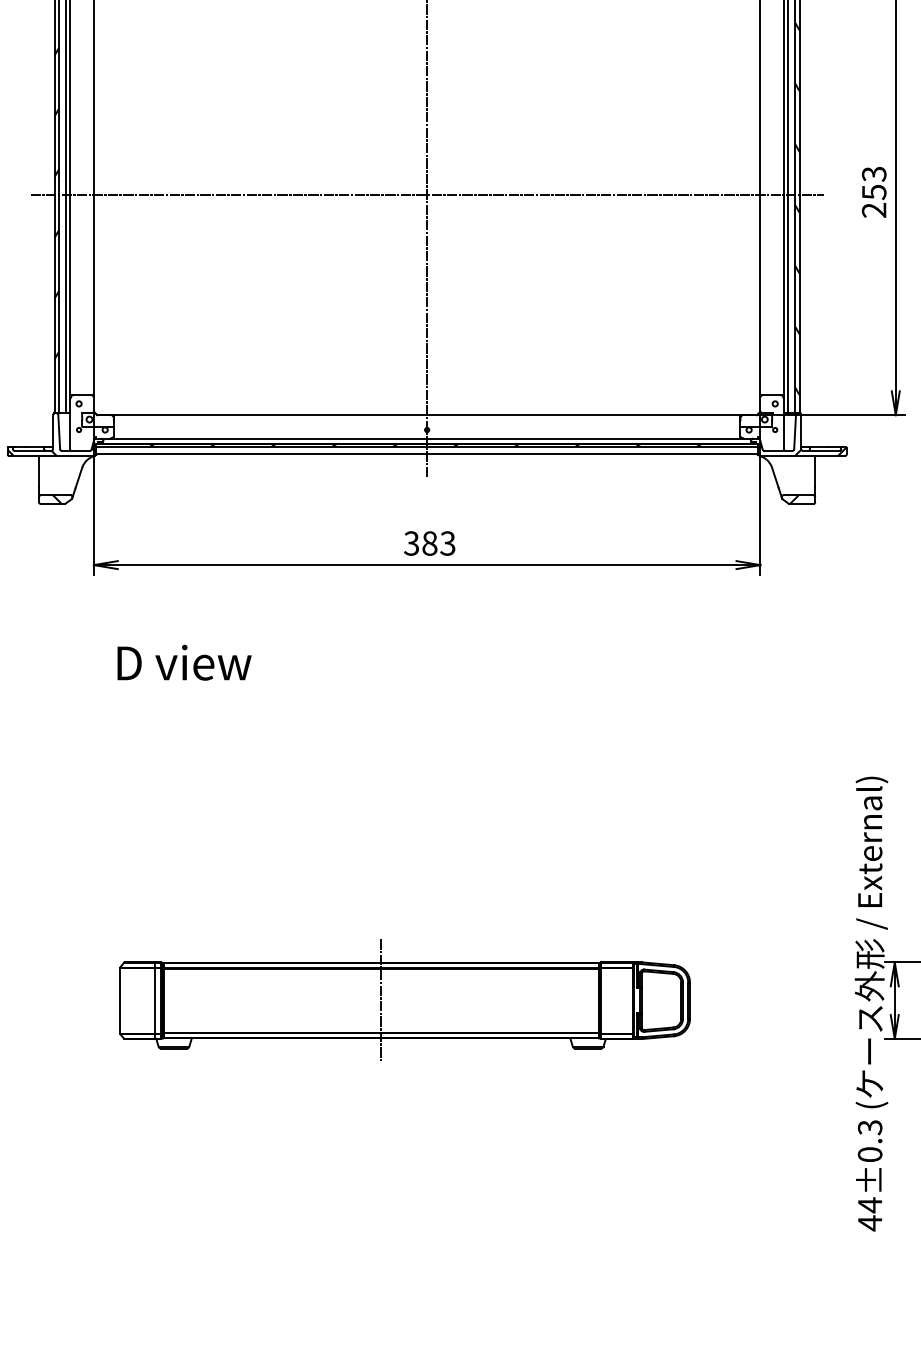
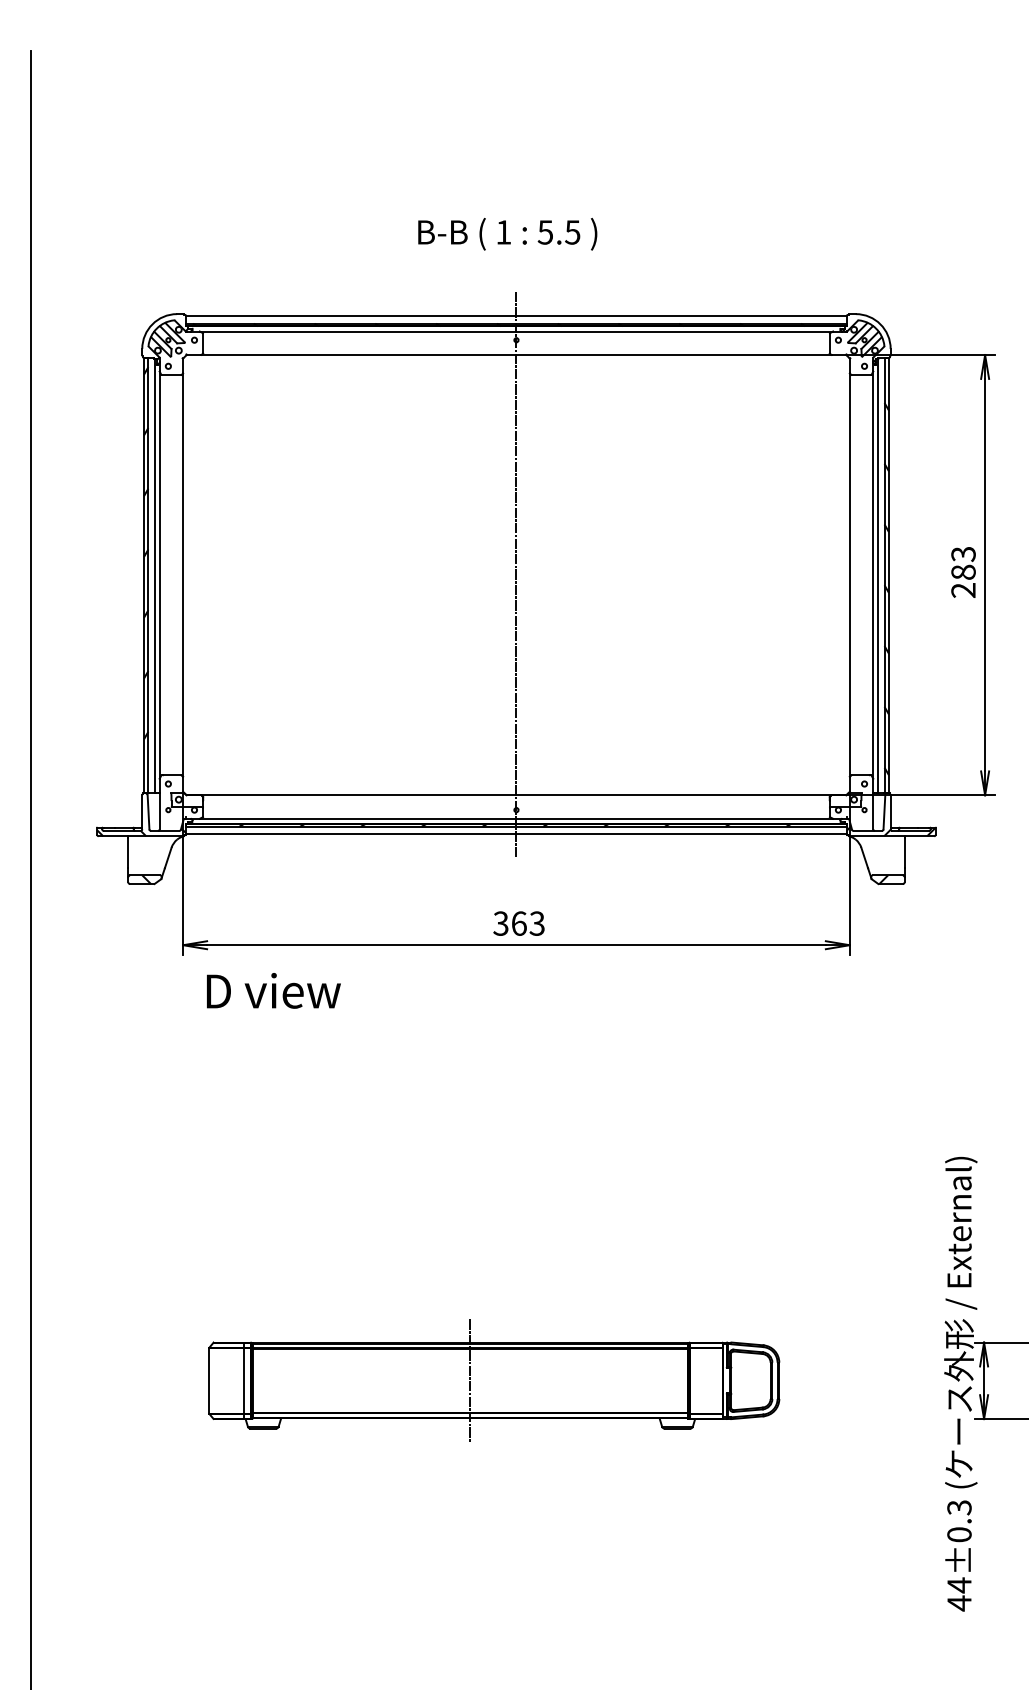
text: (874, 192) -> (963, 572), 253 -> 283
line: (427, 195) -> (516, 575), removed
text: (429, 543) -> (518, 923), 383 -> 363
text: (184, 662) -> (273, 990), moved

